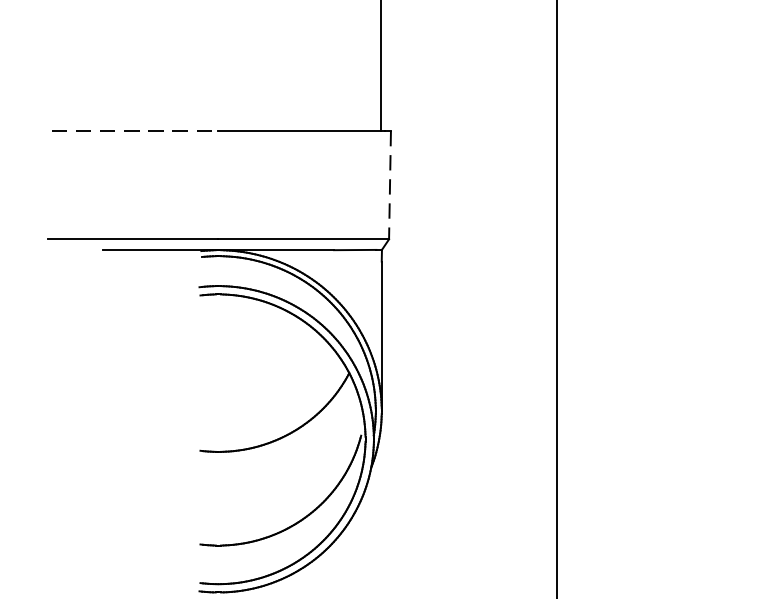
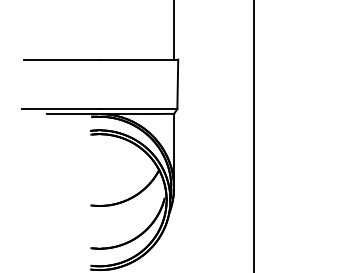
line: (134, 130) -> (61, 59), dashed -> solid
line: (389, 185) -> (177, 84), dashed -> solid

